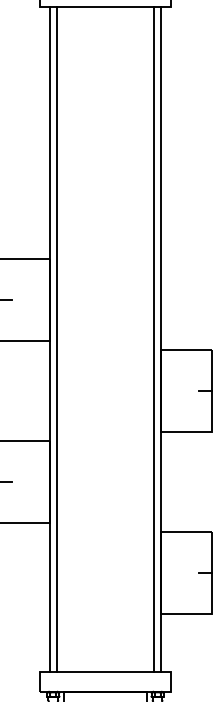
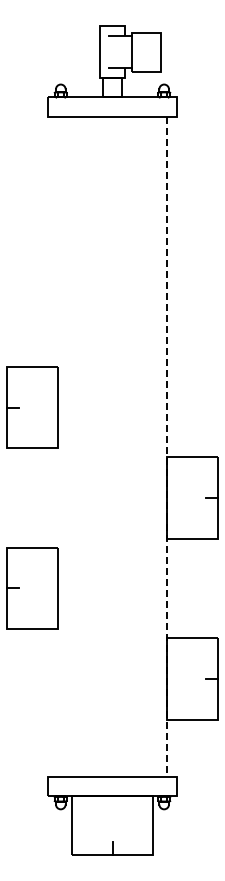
line: (50, 339) -> (57, 446), removed
line: (57, 339) -> (64, 446), removed
line: (153, 339) -> (160, 446), removed
line: (160, 340) -> (167, 447), solid -> dashed

